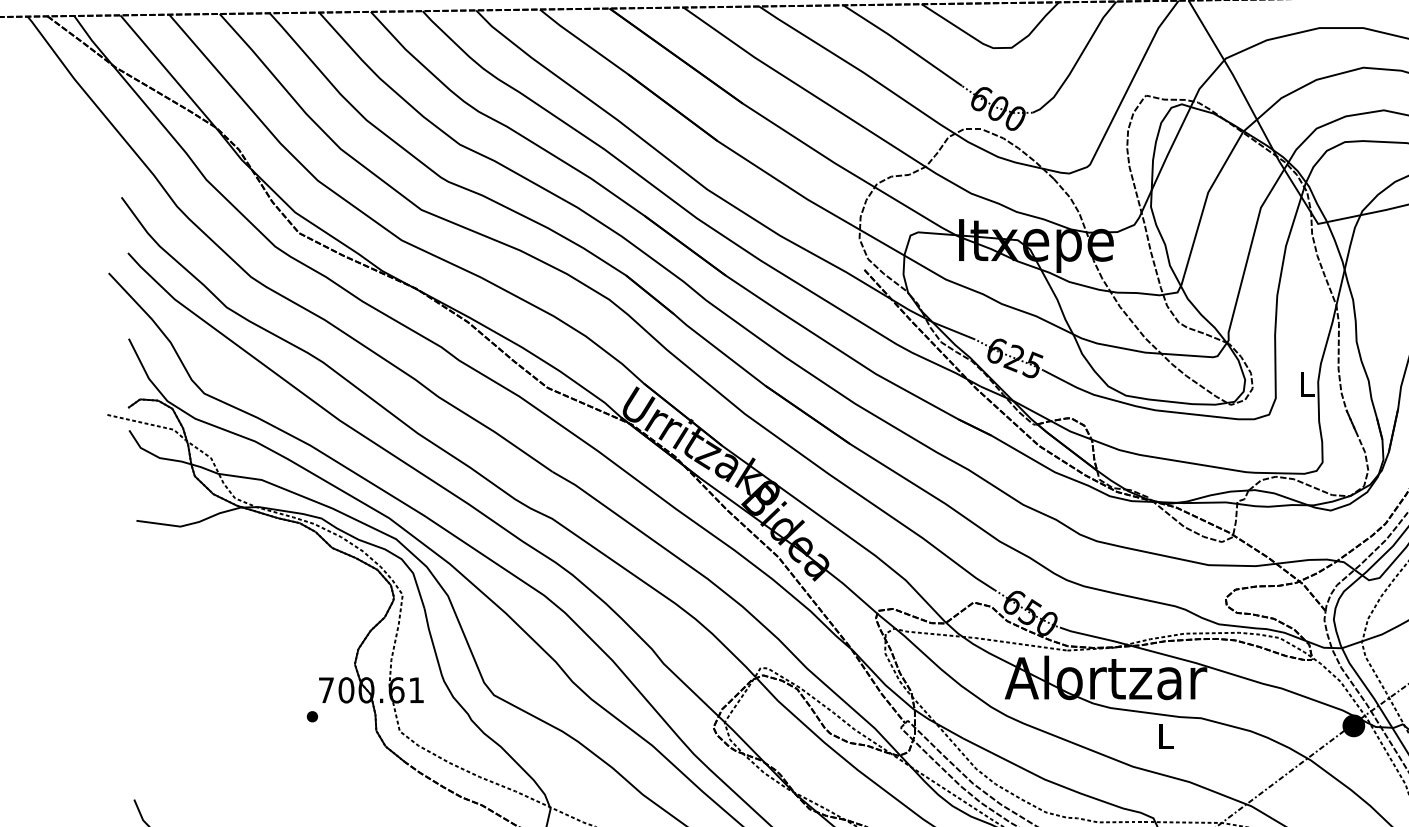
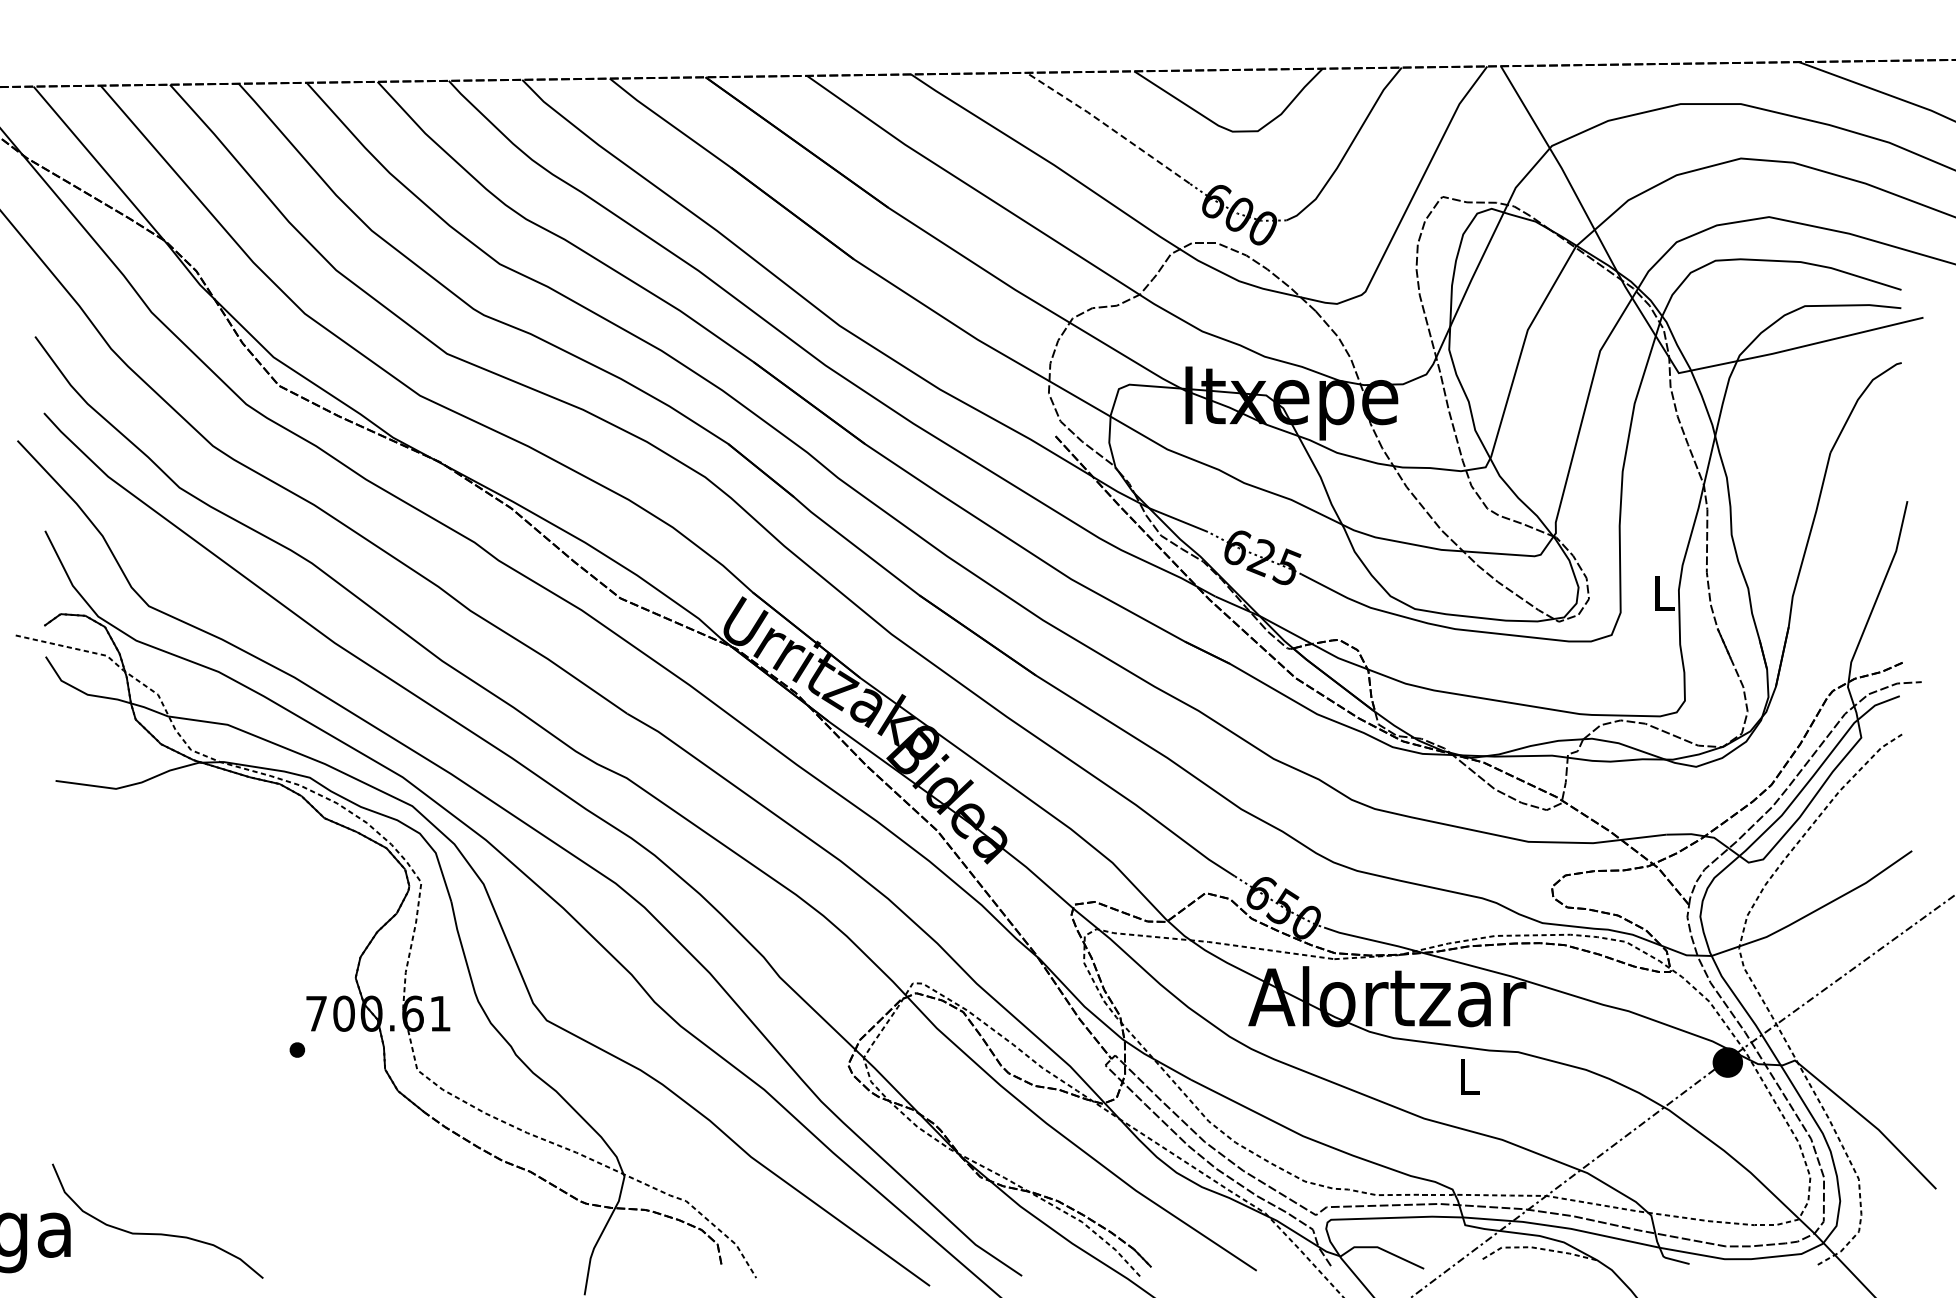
line: (903, 45) -> (1109, 127), solid -> dashed

